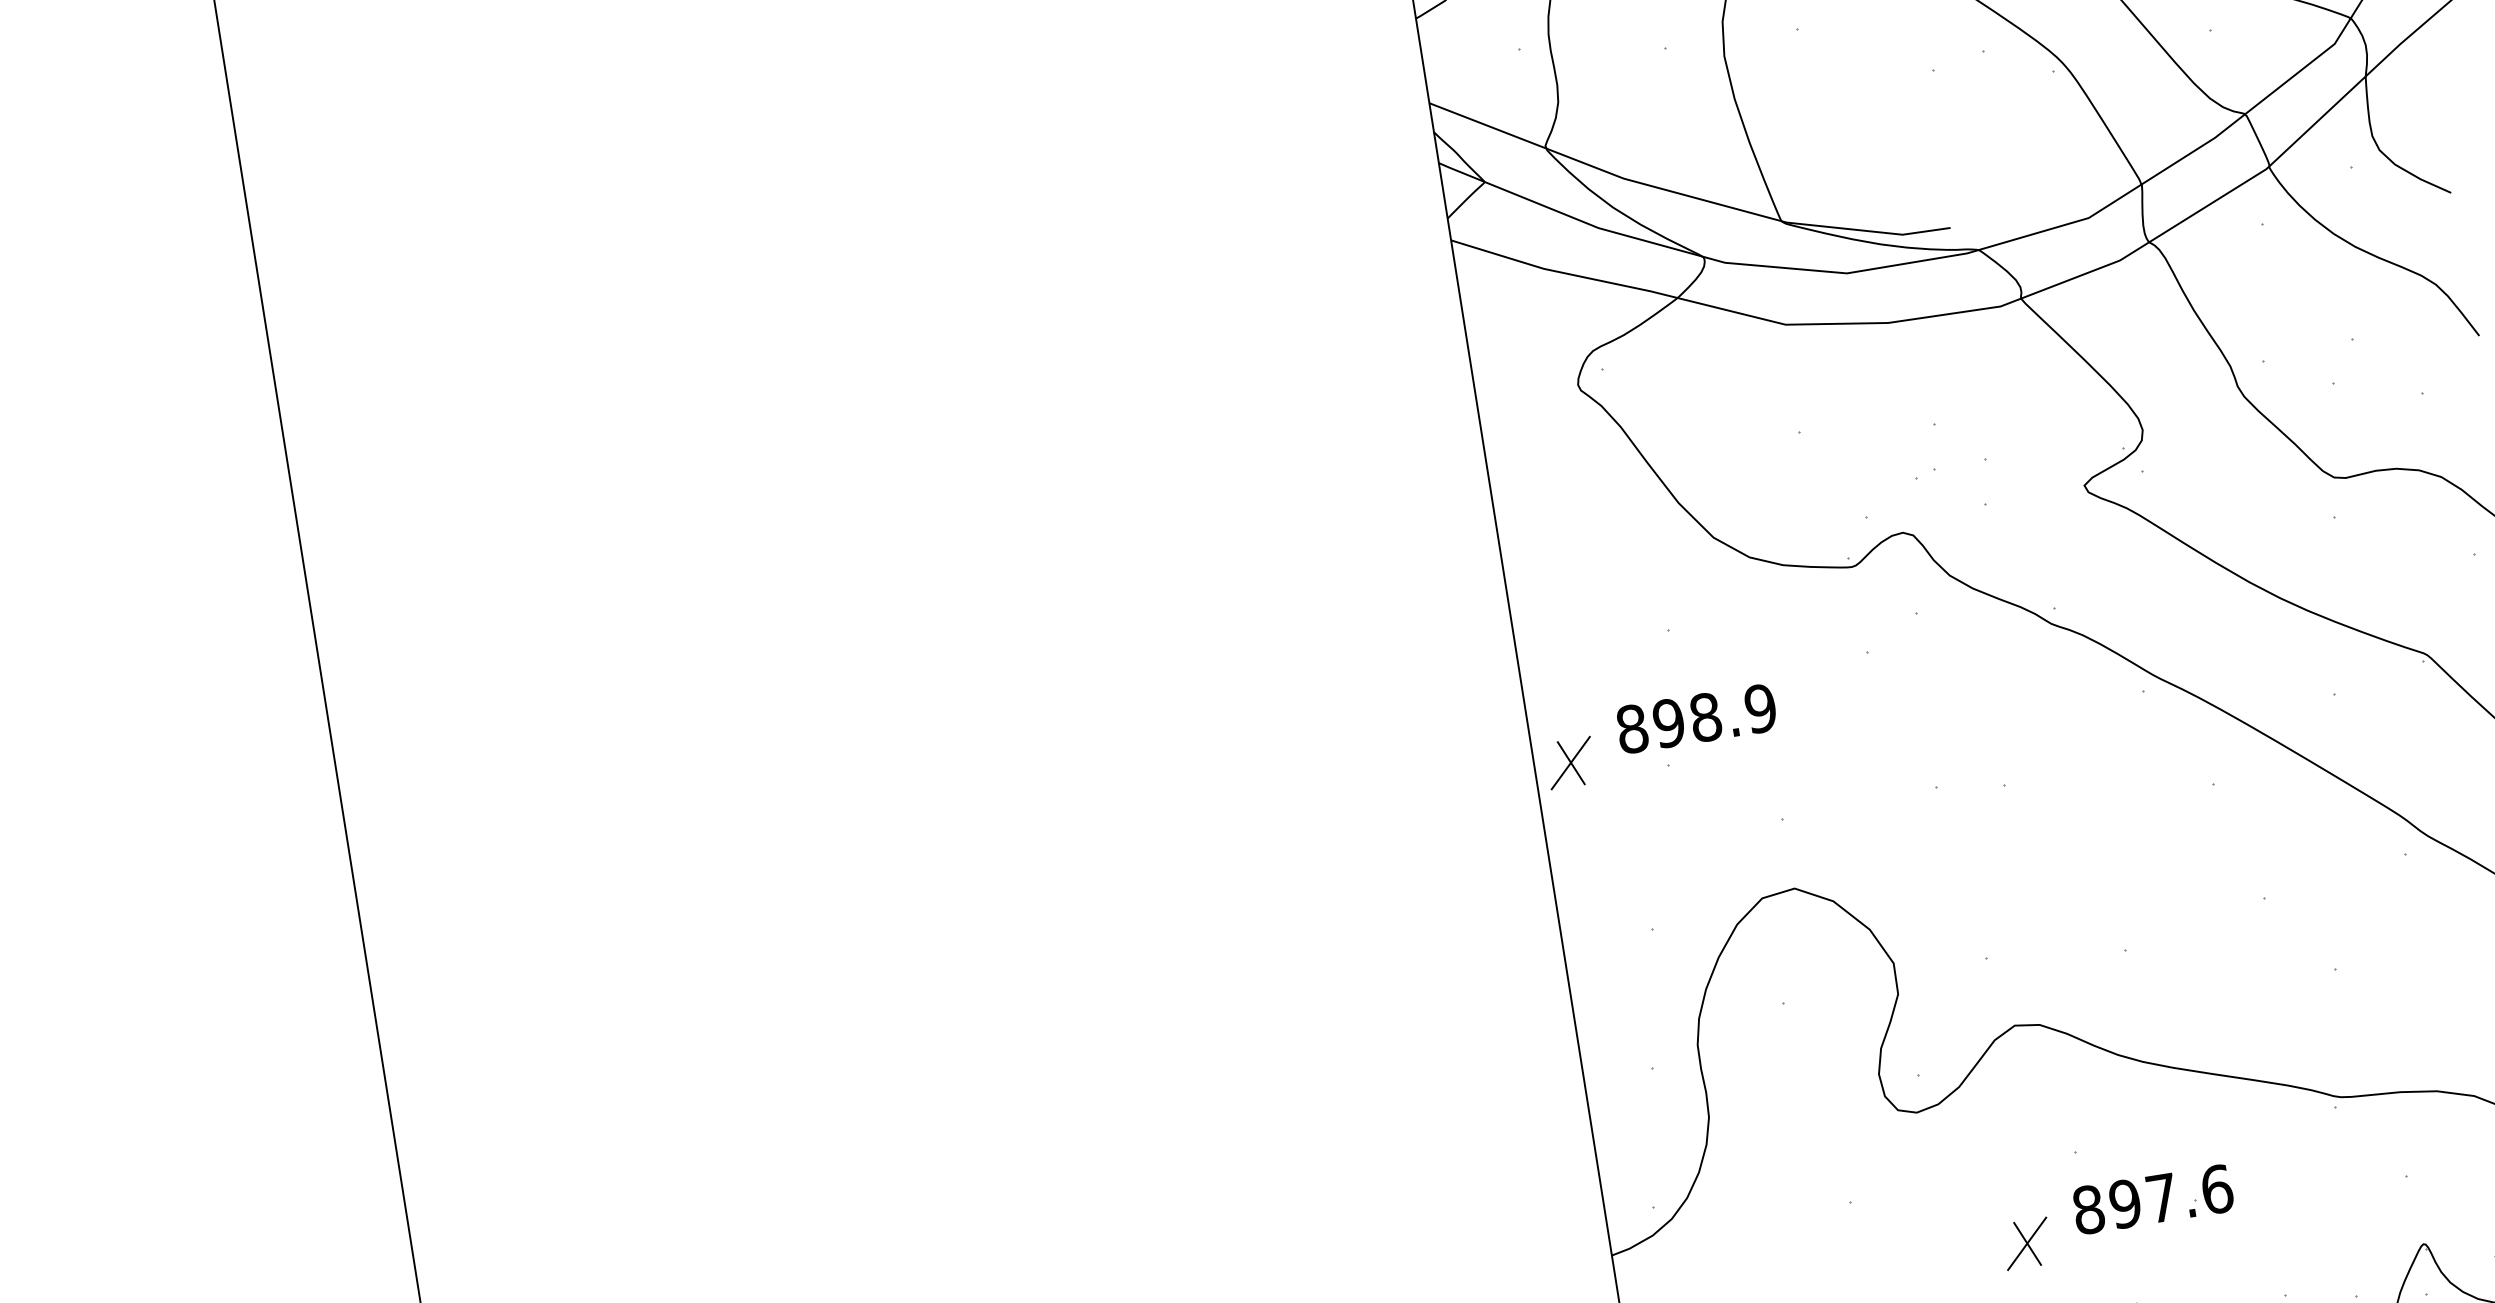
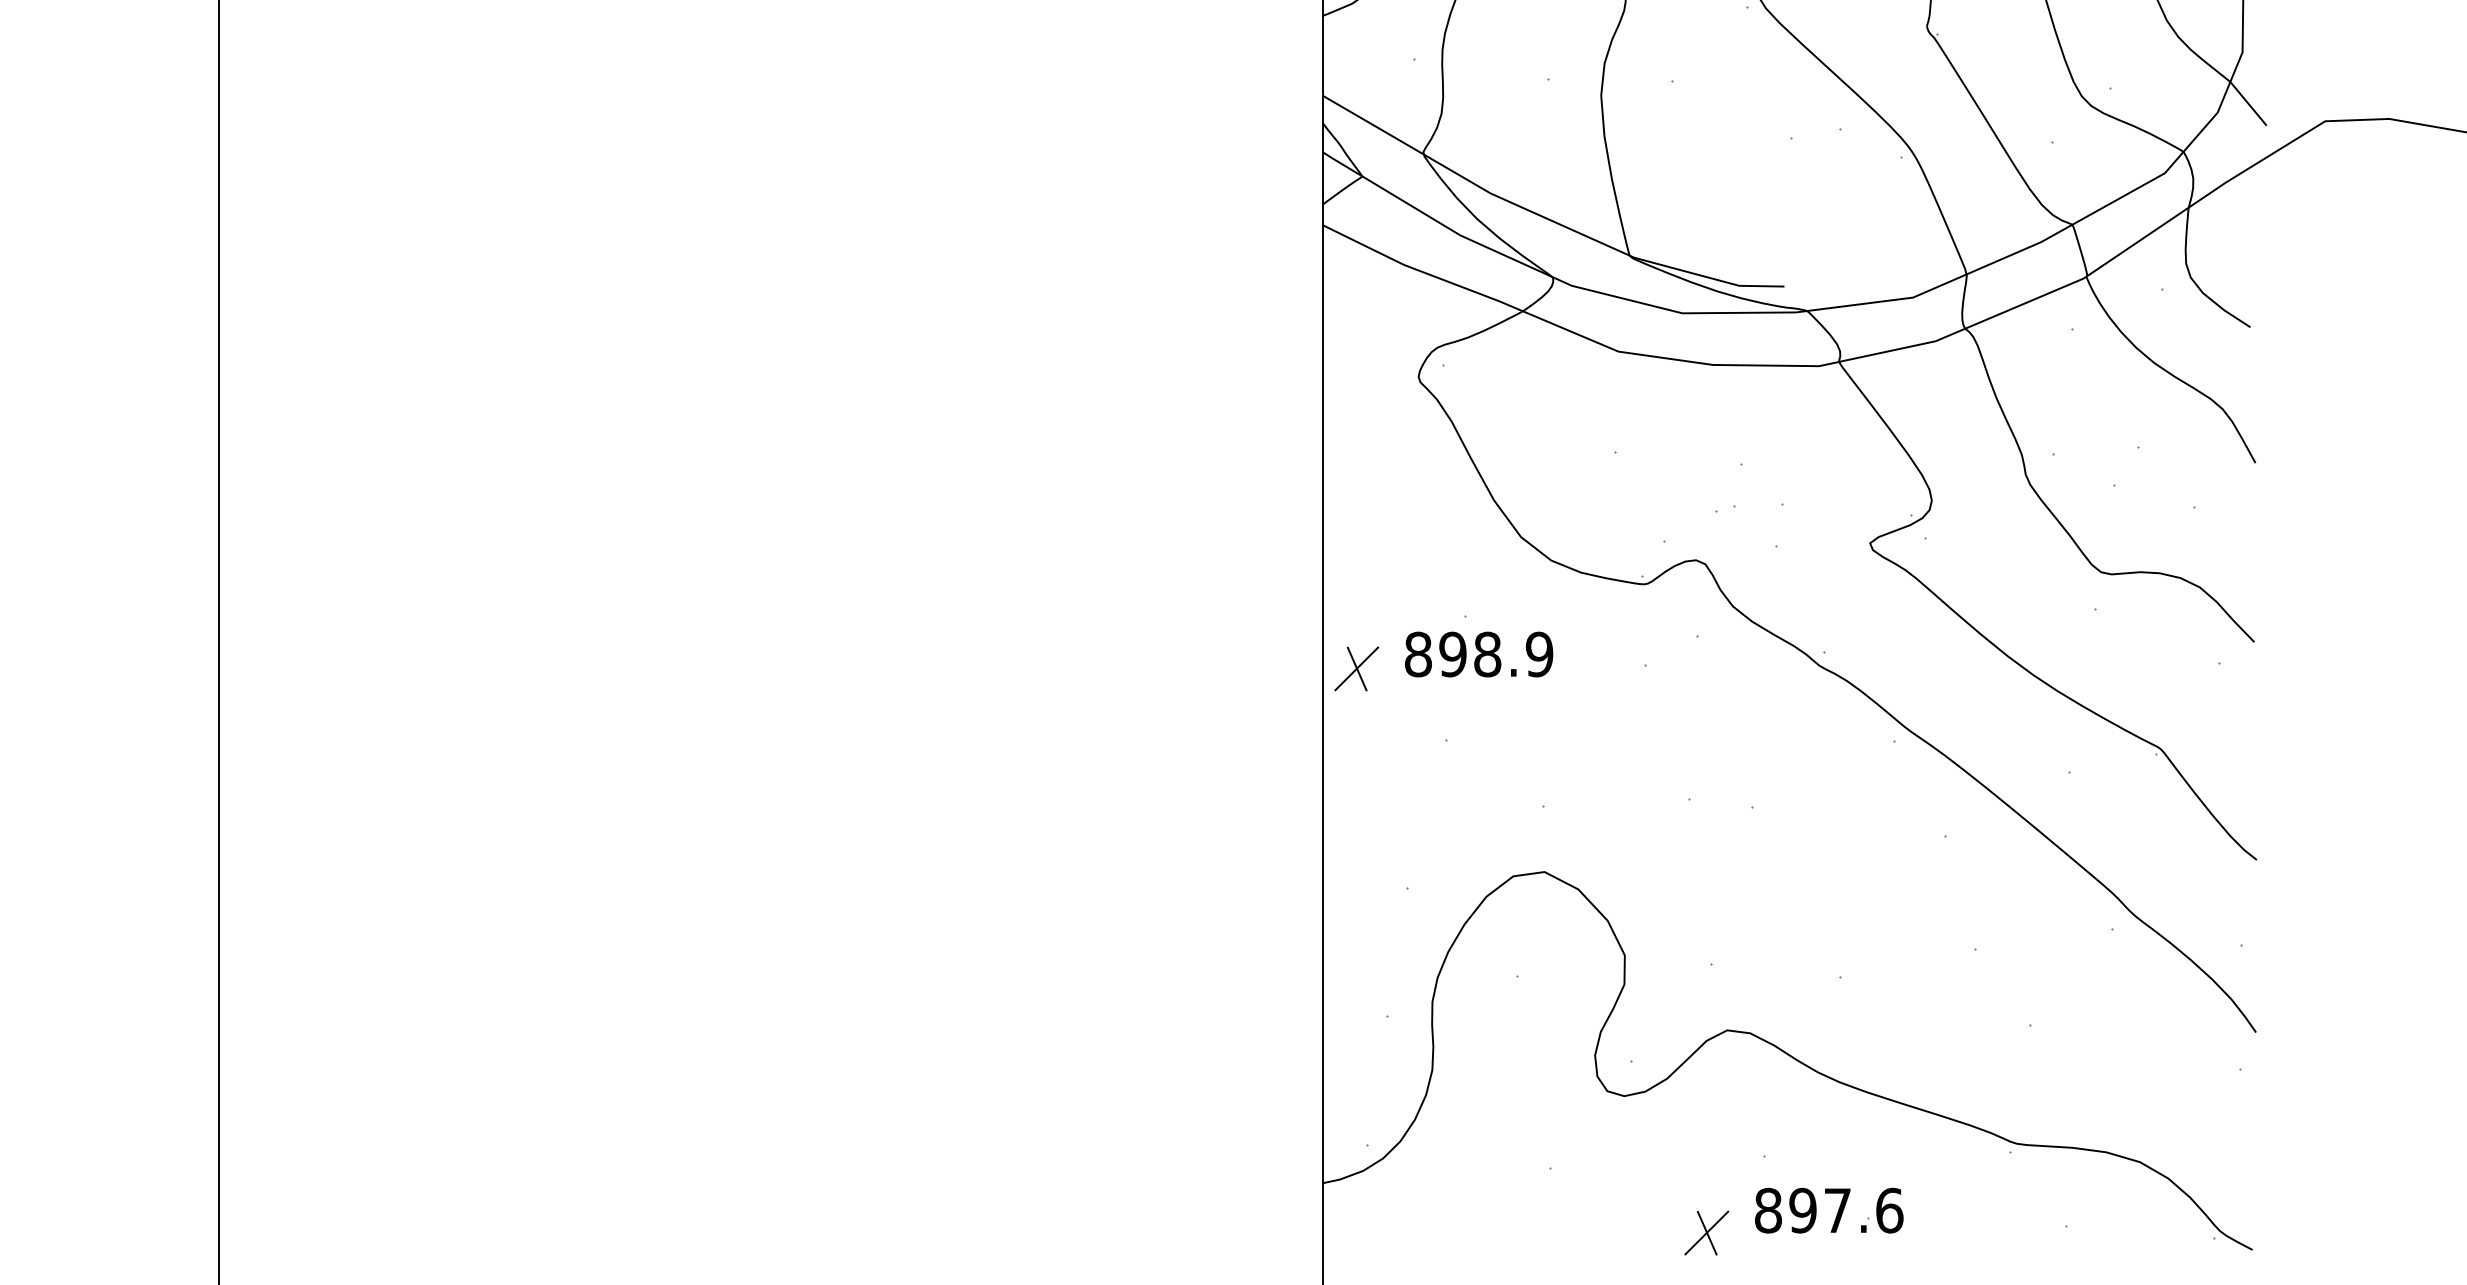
text: (1697, 718) -> (1479, 654), moved
part: (1570, 762) -> (1356, 668), moved

